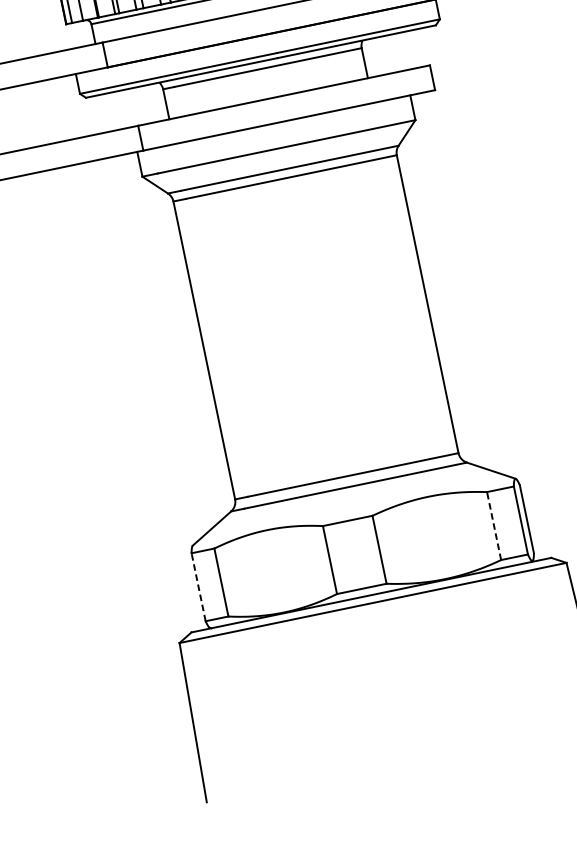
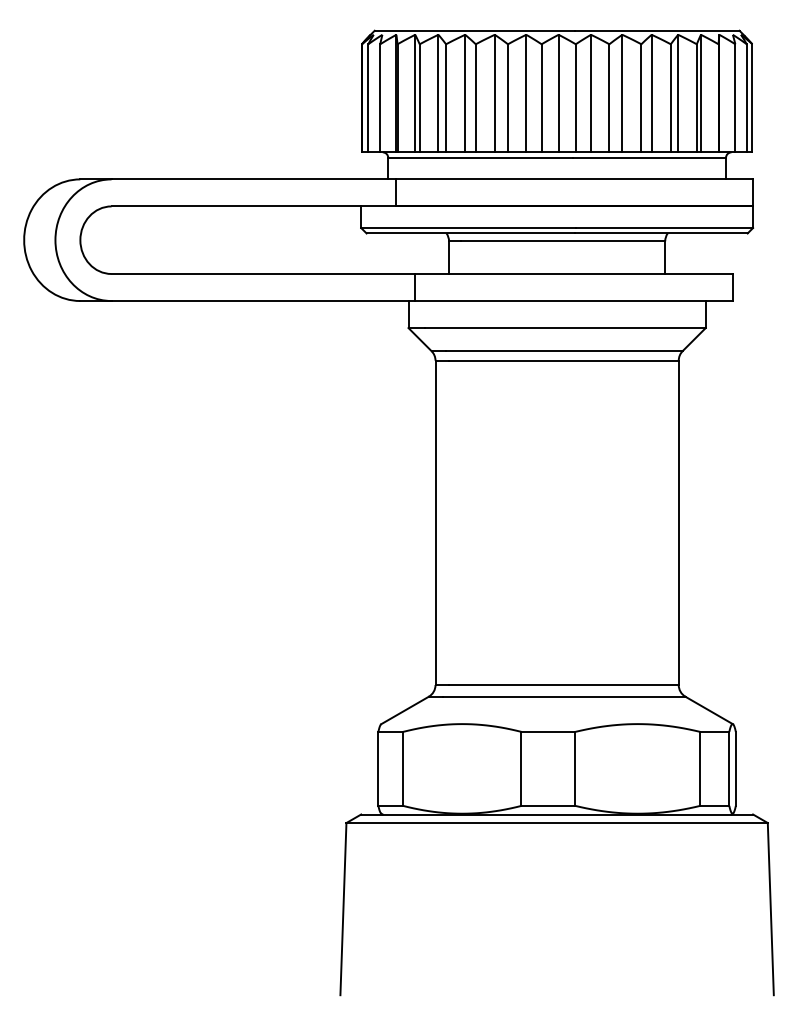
line: (494, 525) -> (700, 768), dashed -> solid
line: (198, 586) -> (378, 768), dashed -> solid

